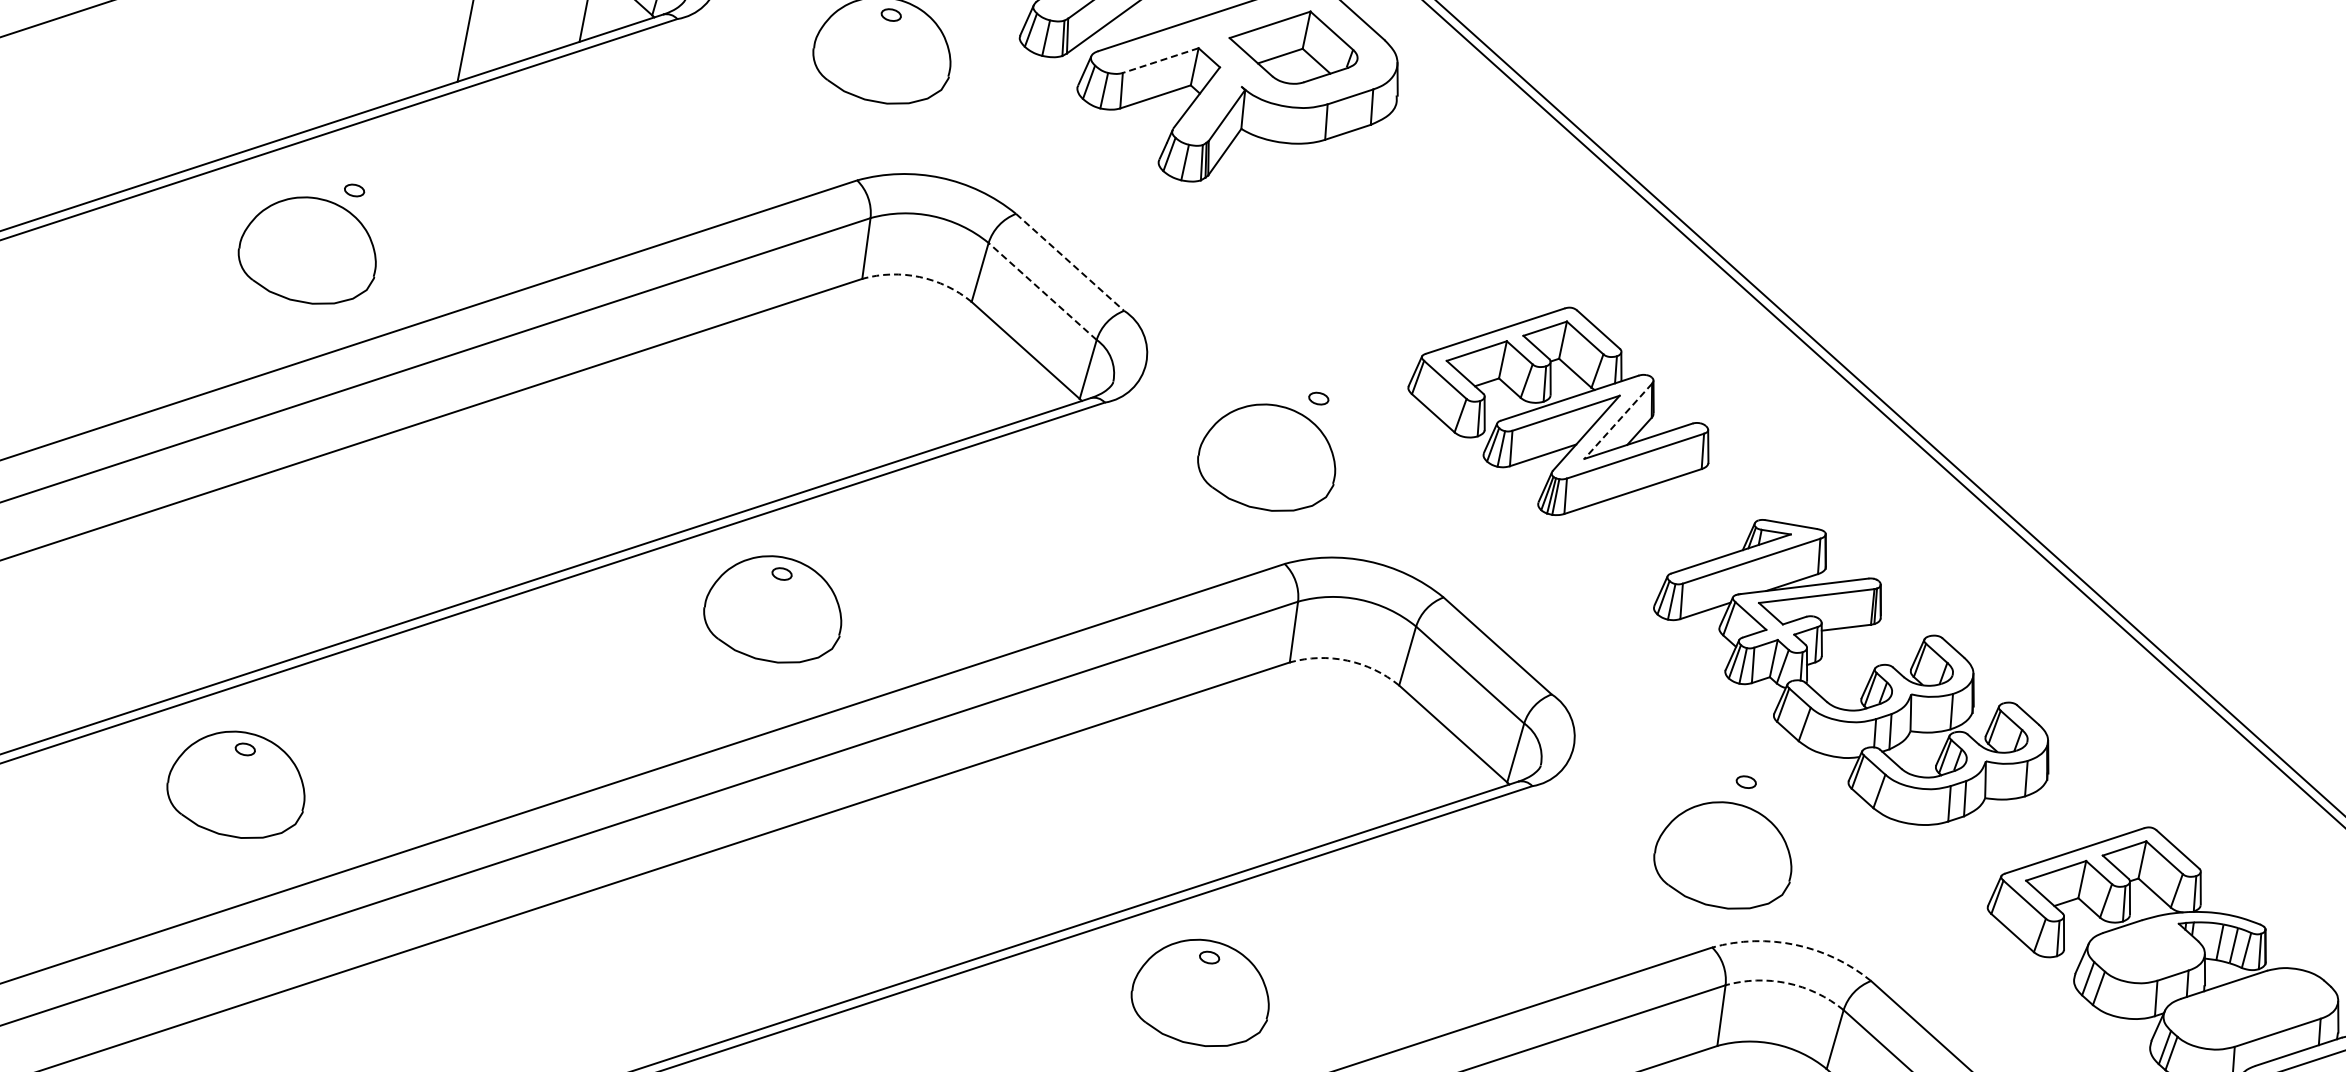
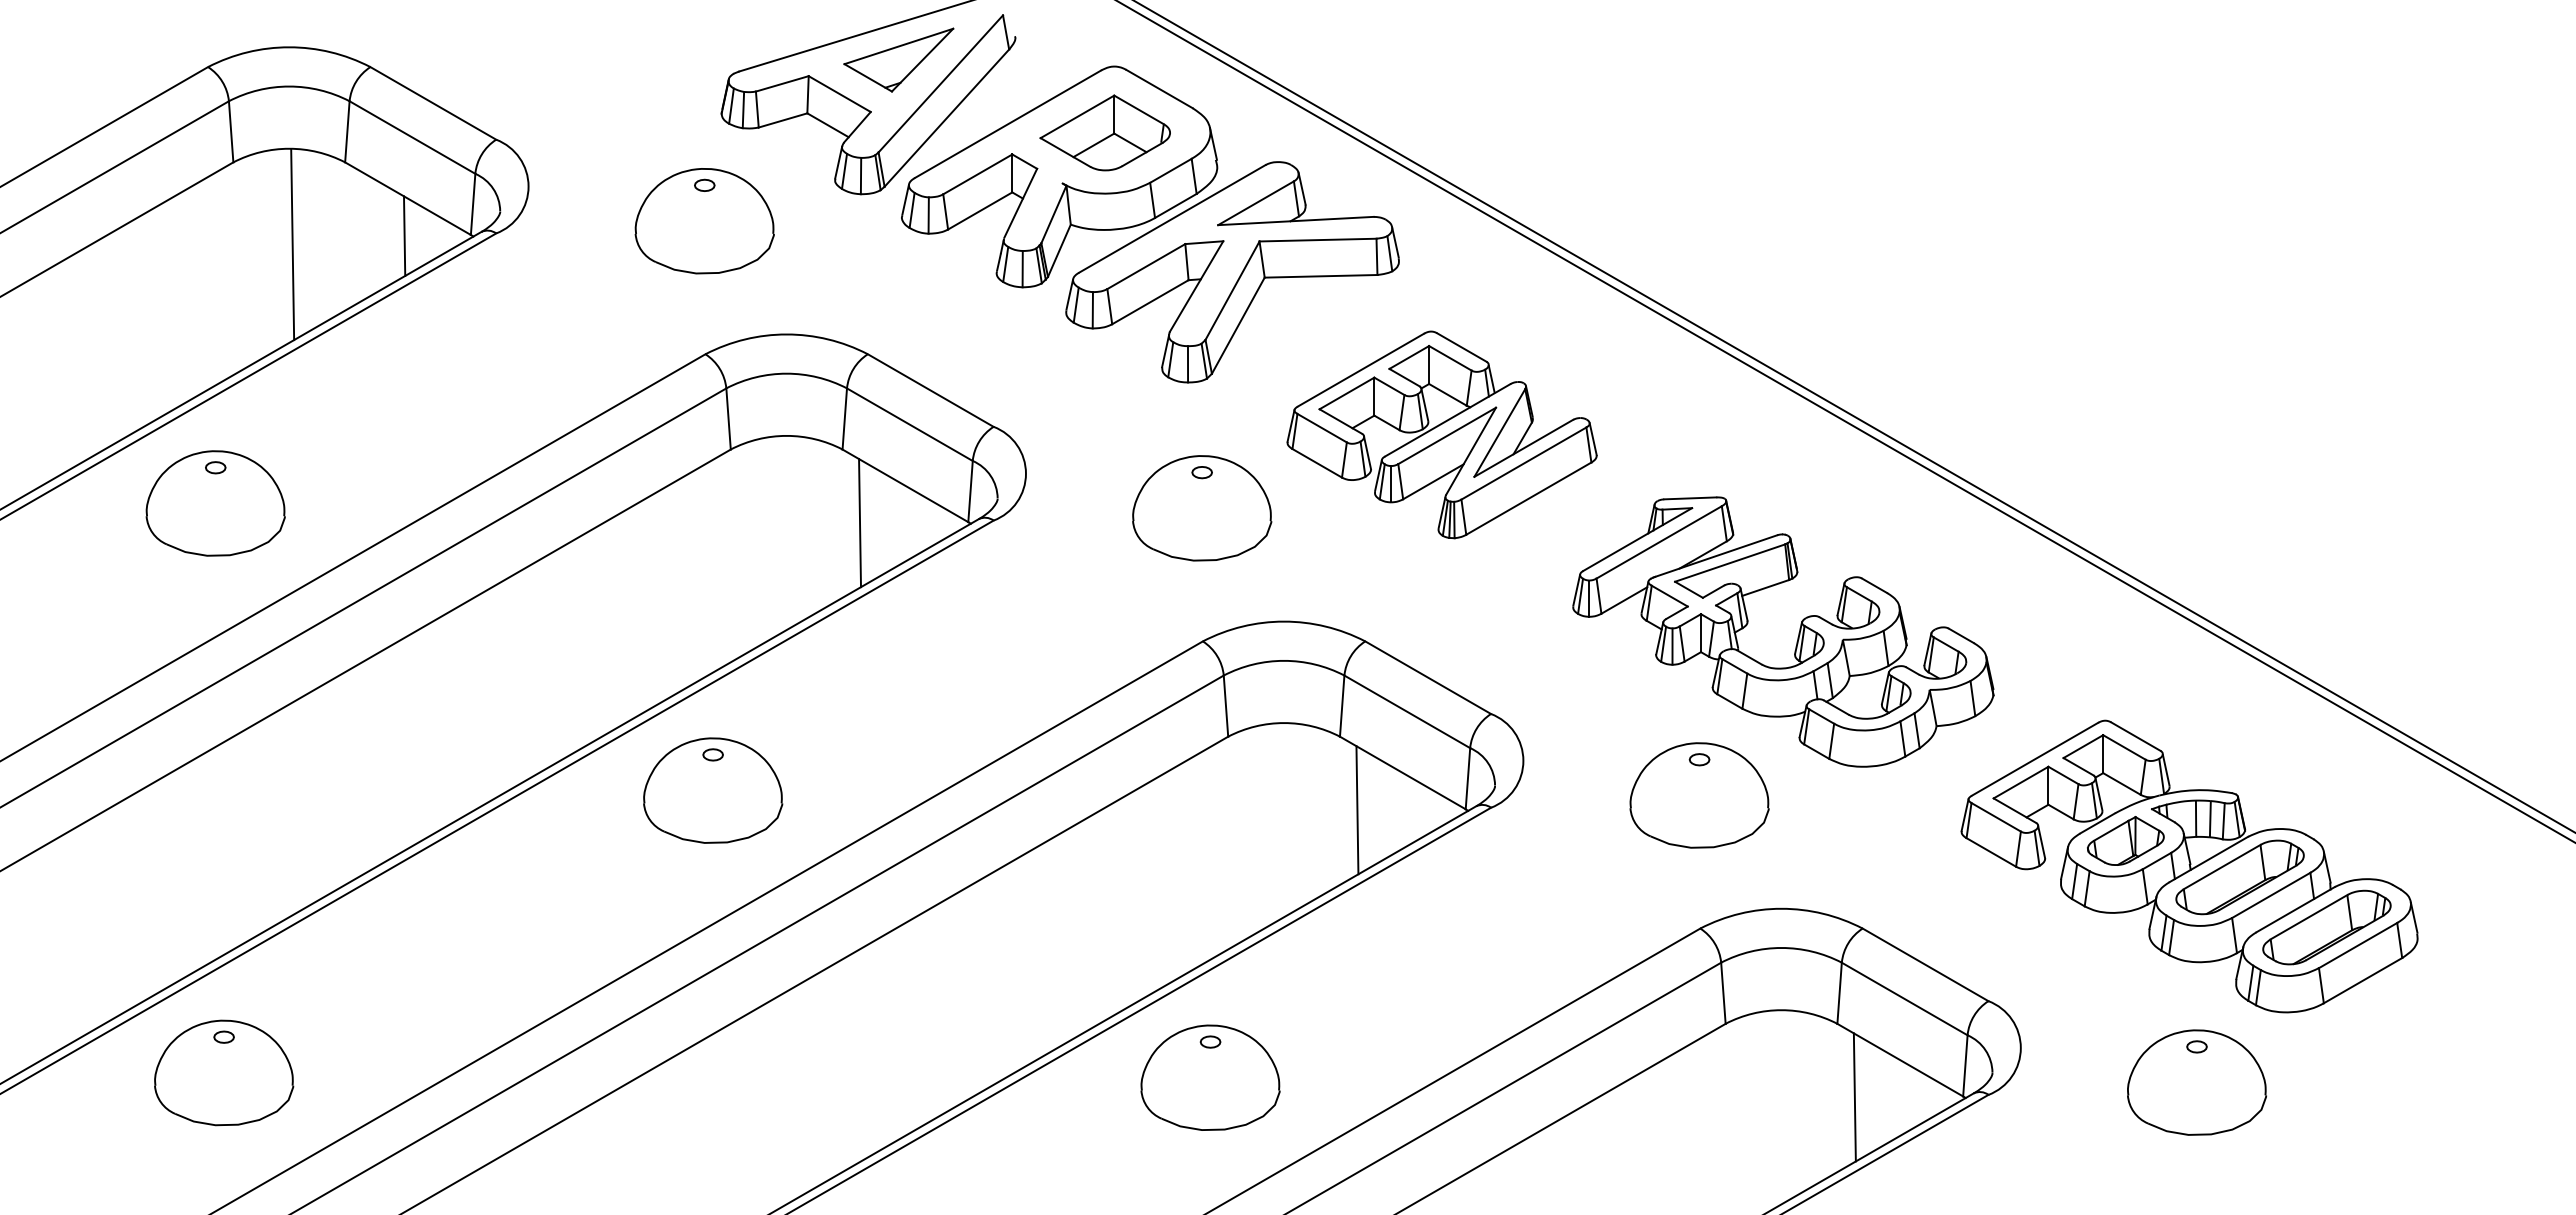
line: (1160, 60) -> (977, 174), dashed -> solid
part: (1389, 209) -> (1232, 272), added
part: (309, 250) -> (215, 503), moved
line: (1069, 262) -> (930, 390), dashed -> solid
arc: (919, 276) -> (786, 435), dashed -> solid
line: (1042, 291) -> (909, 424), dashed -> solid
line: (973, 378) -> (860, 523), added
line: (1617, 421) -> (1499, 433), dashed -> solid
part: (1268, 457) -> (1202, 508), moved
arc: (1347, 661) -> (1284, 723), dashed -> solid
line: (1401, 761) -> (1357, 810), added
part: (1724, 855) -> (1699, 795), moved
arc: (1795, 944) -> (1781, 908), dashed -> solid
part: (2146, 949) -> (2125, 840), added
arc: (1787, 982) -> (1781, 947), dashed -> solid
part: (2250, 1008) -> (2239, 877), added

